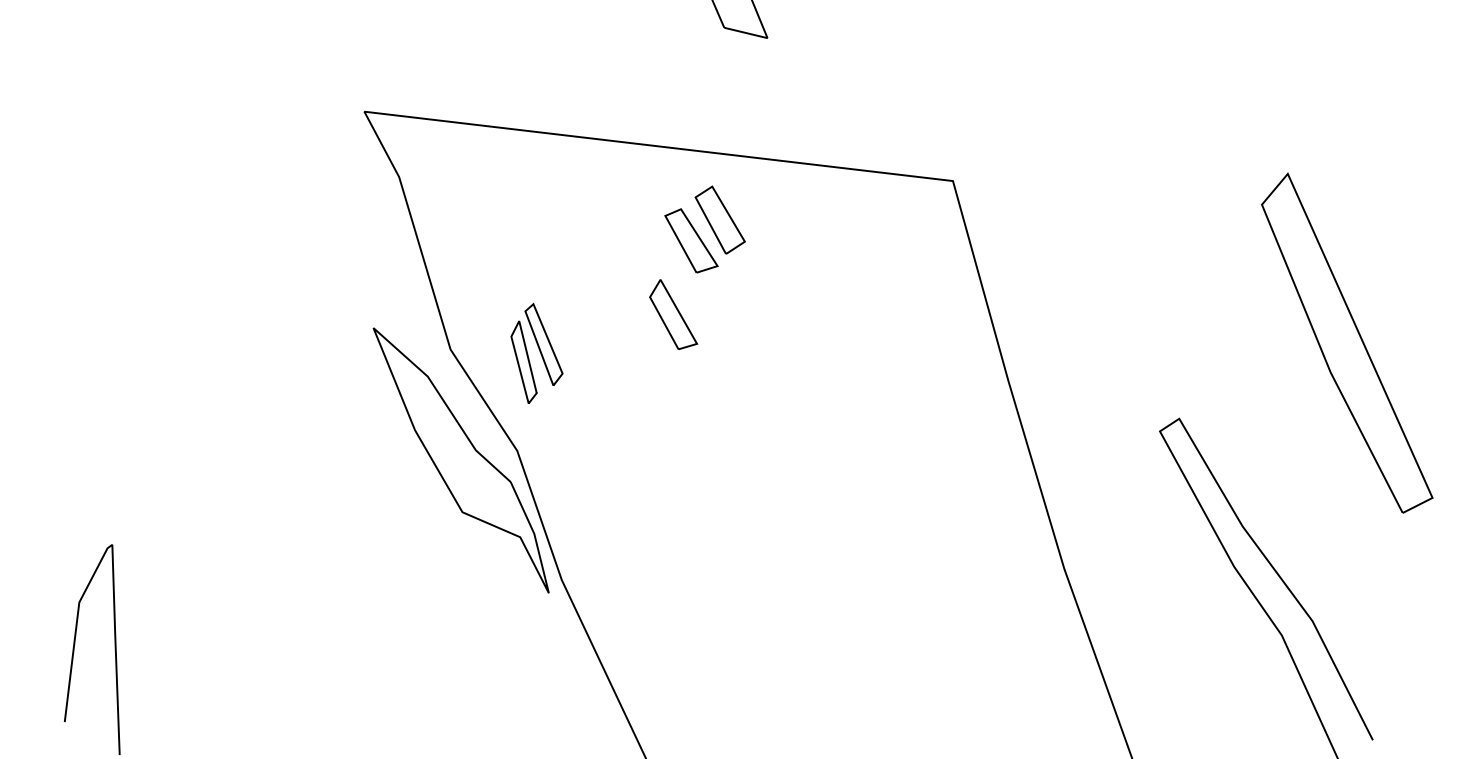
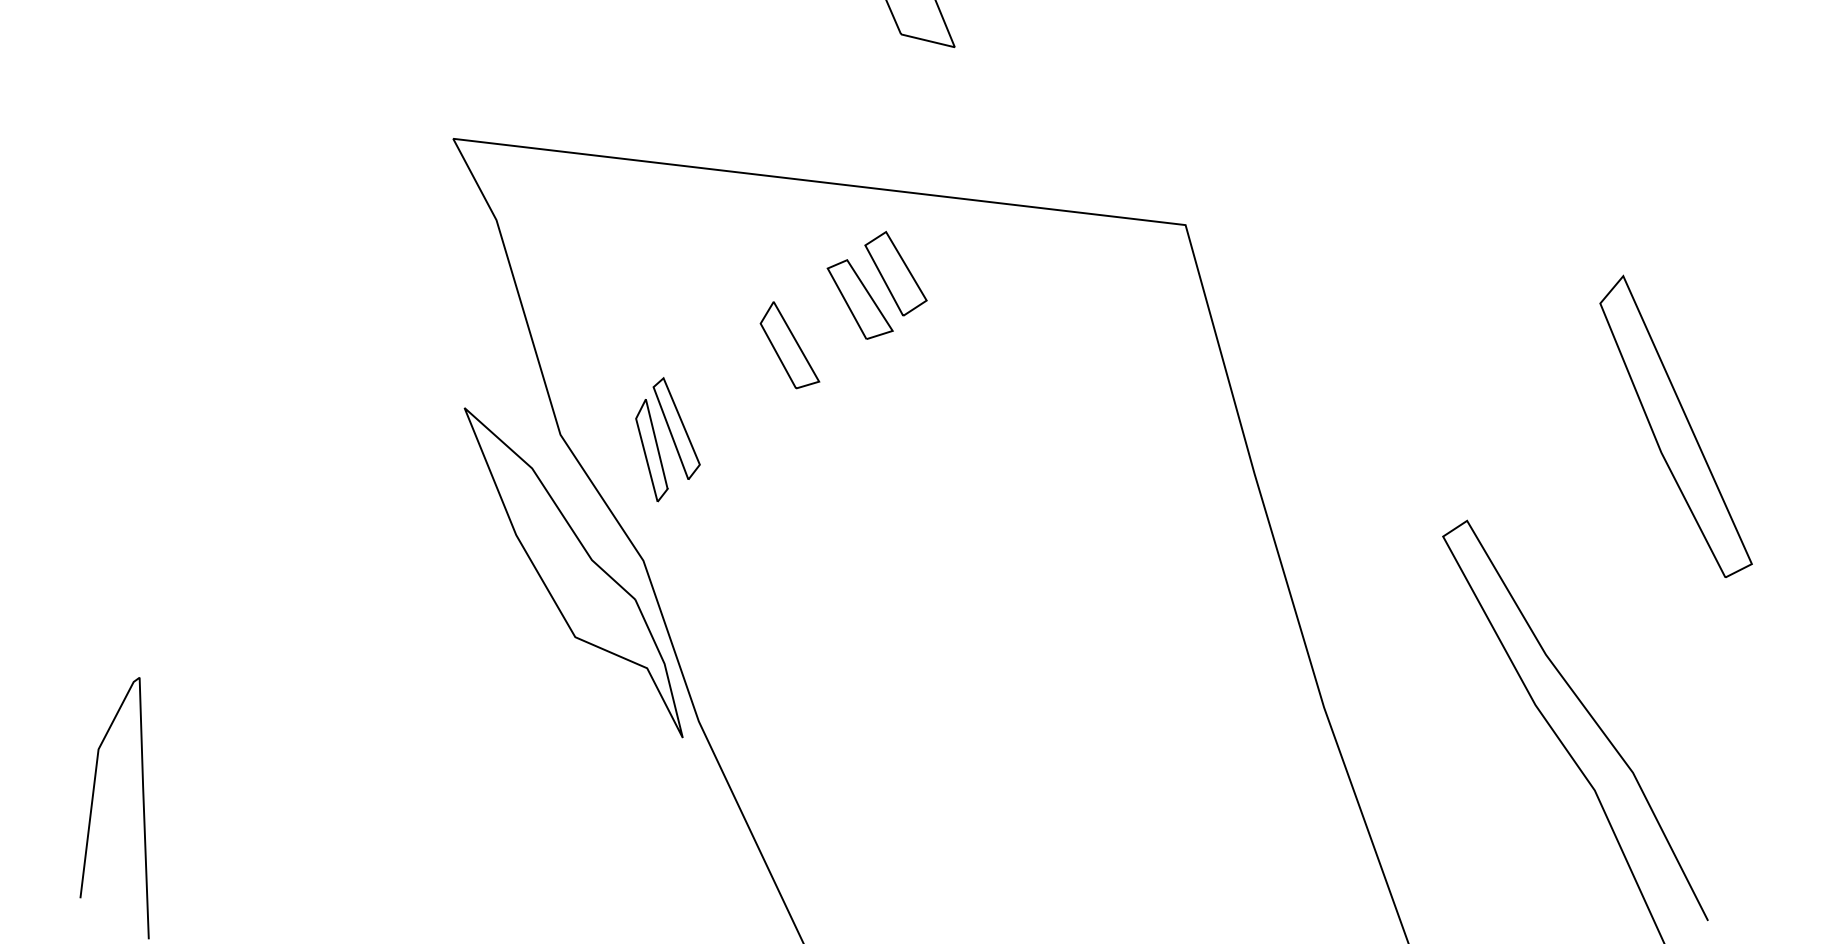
part: (673, 314) -> (789, 345), moved
part: (1346, 342) -> (1675, 425), size x0.71

